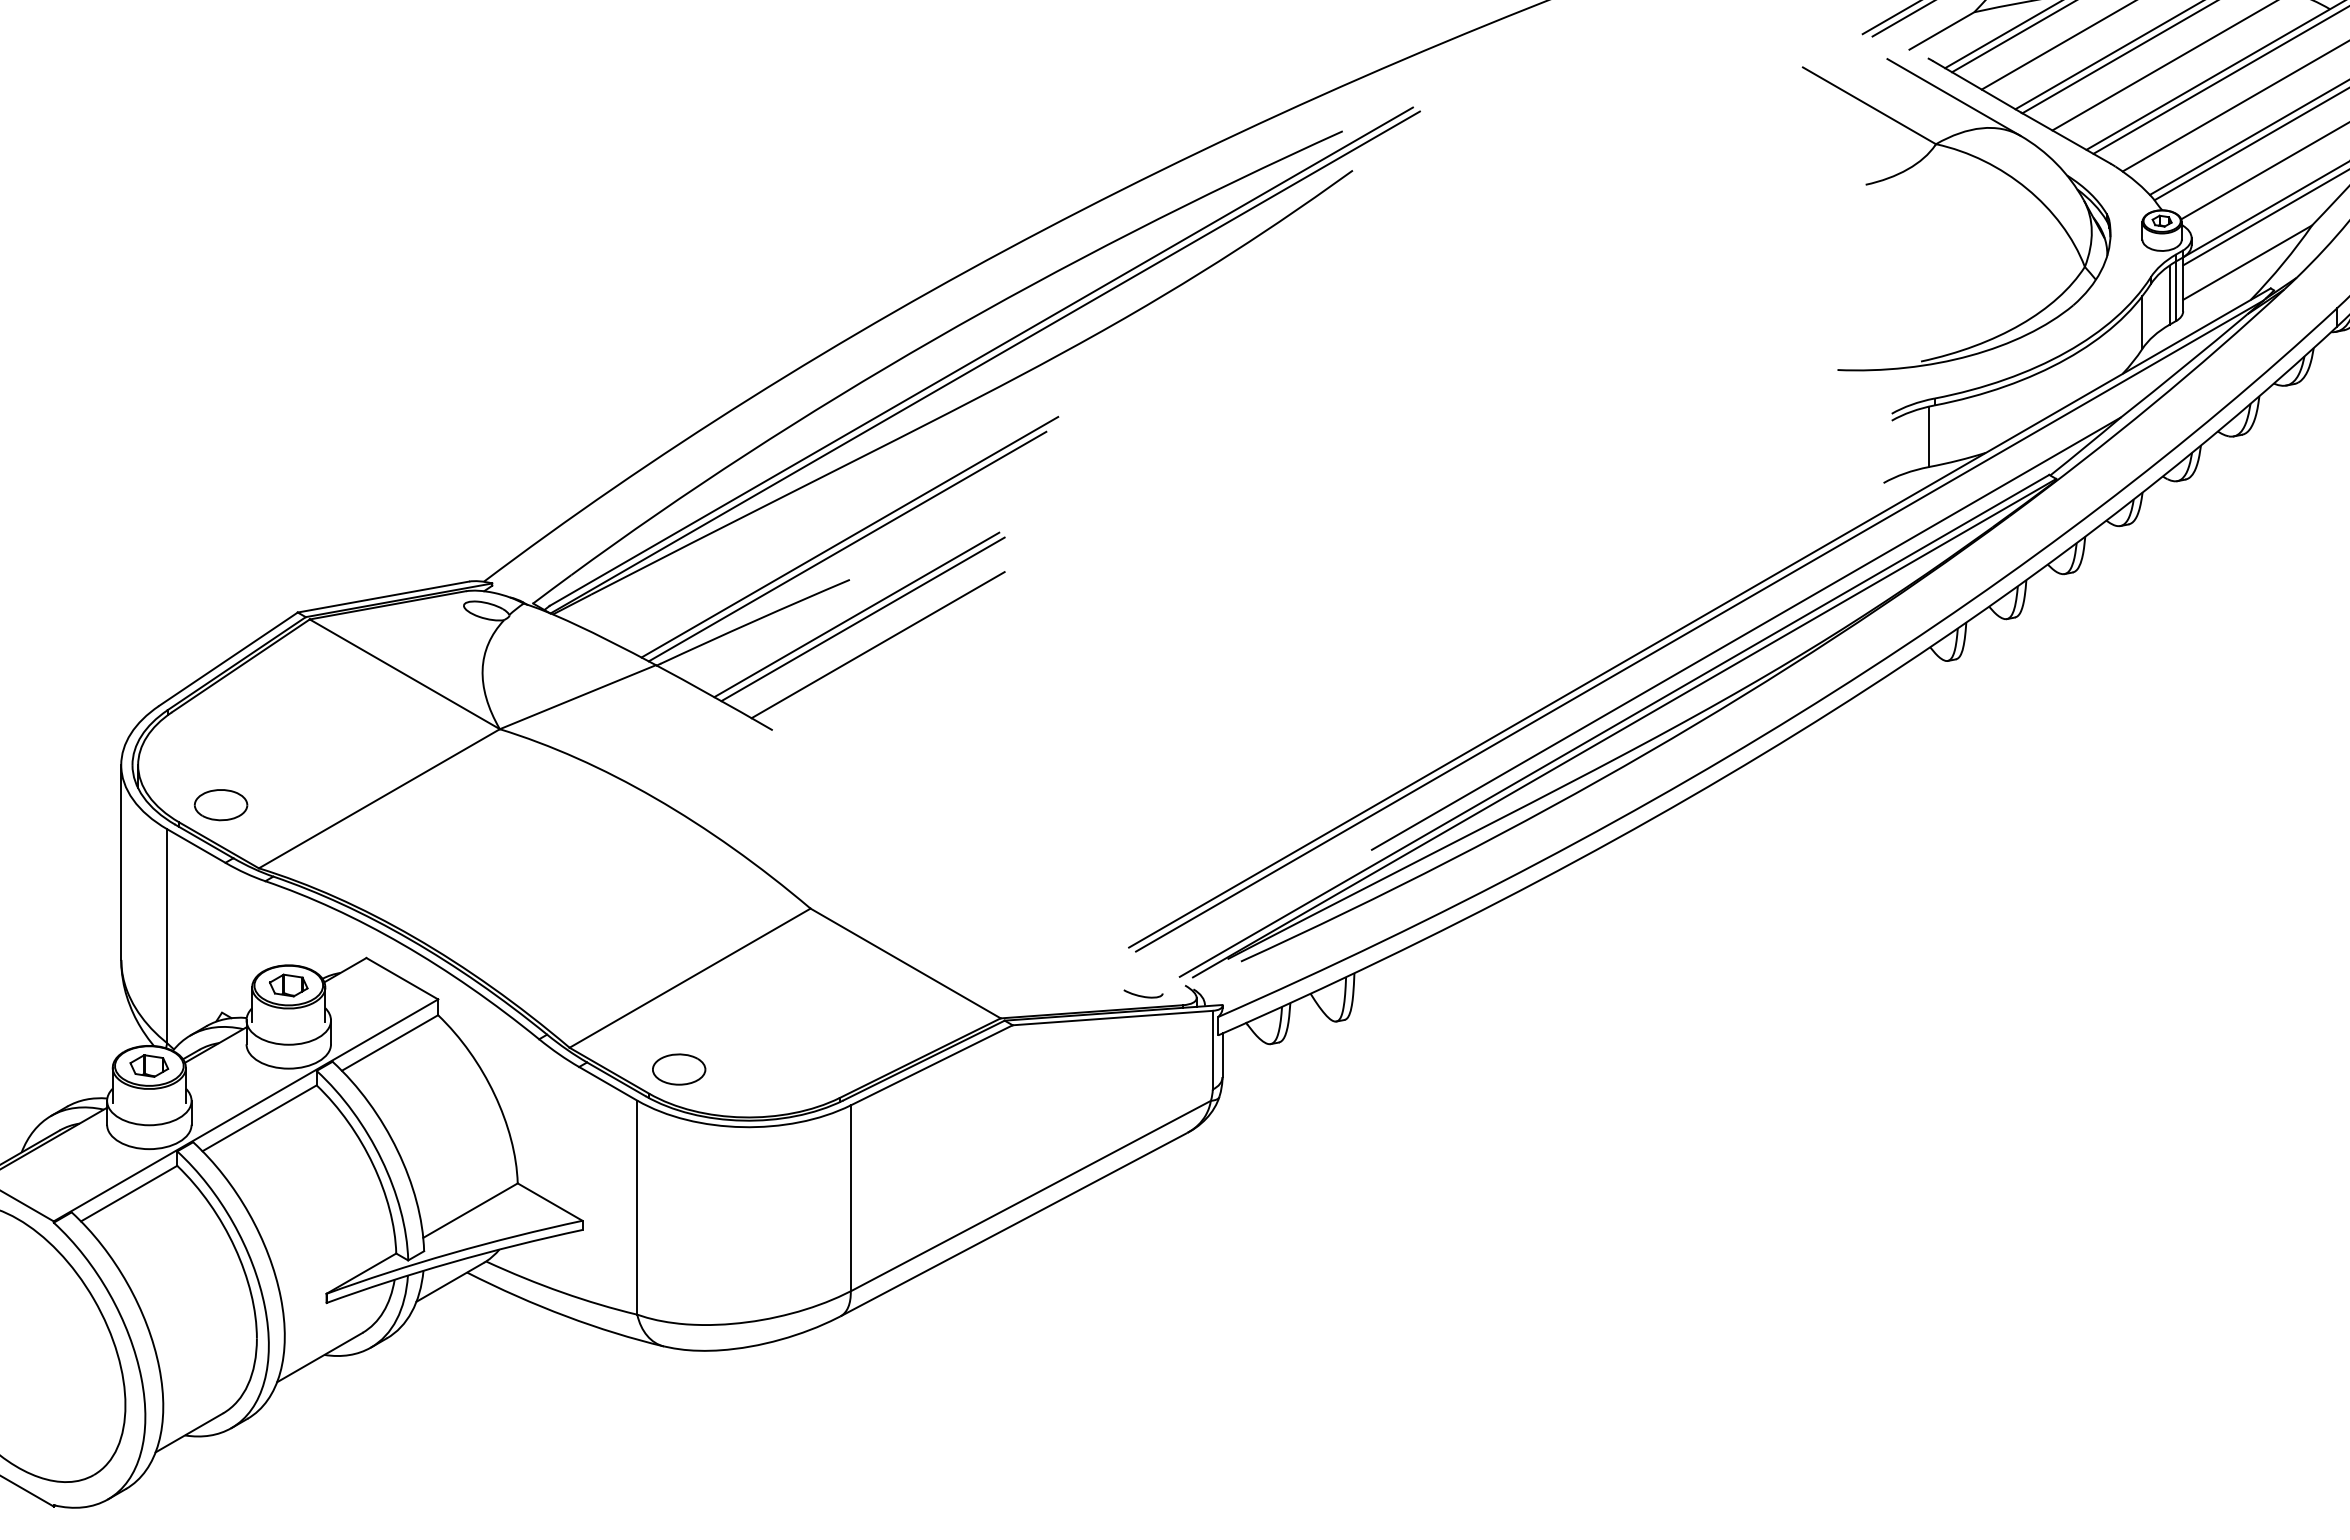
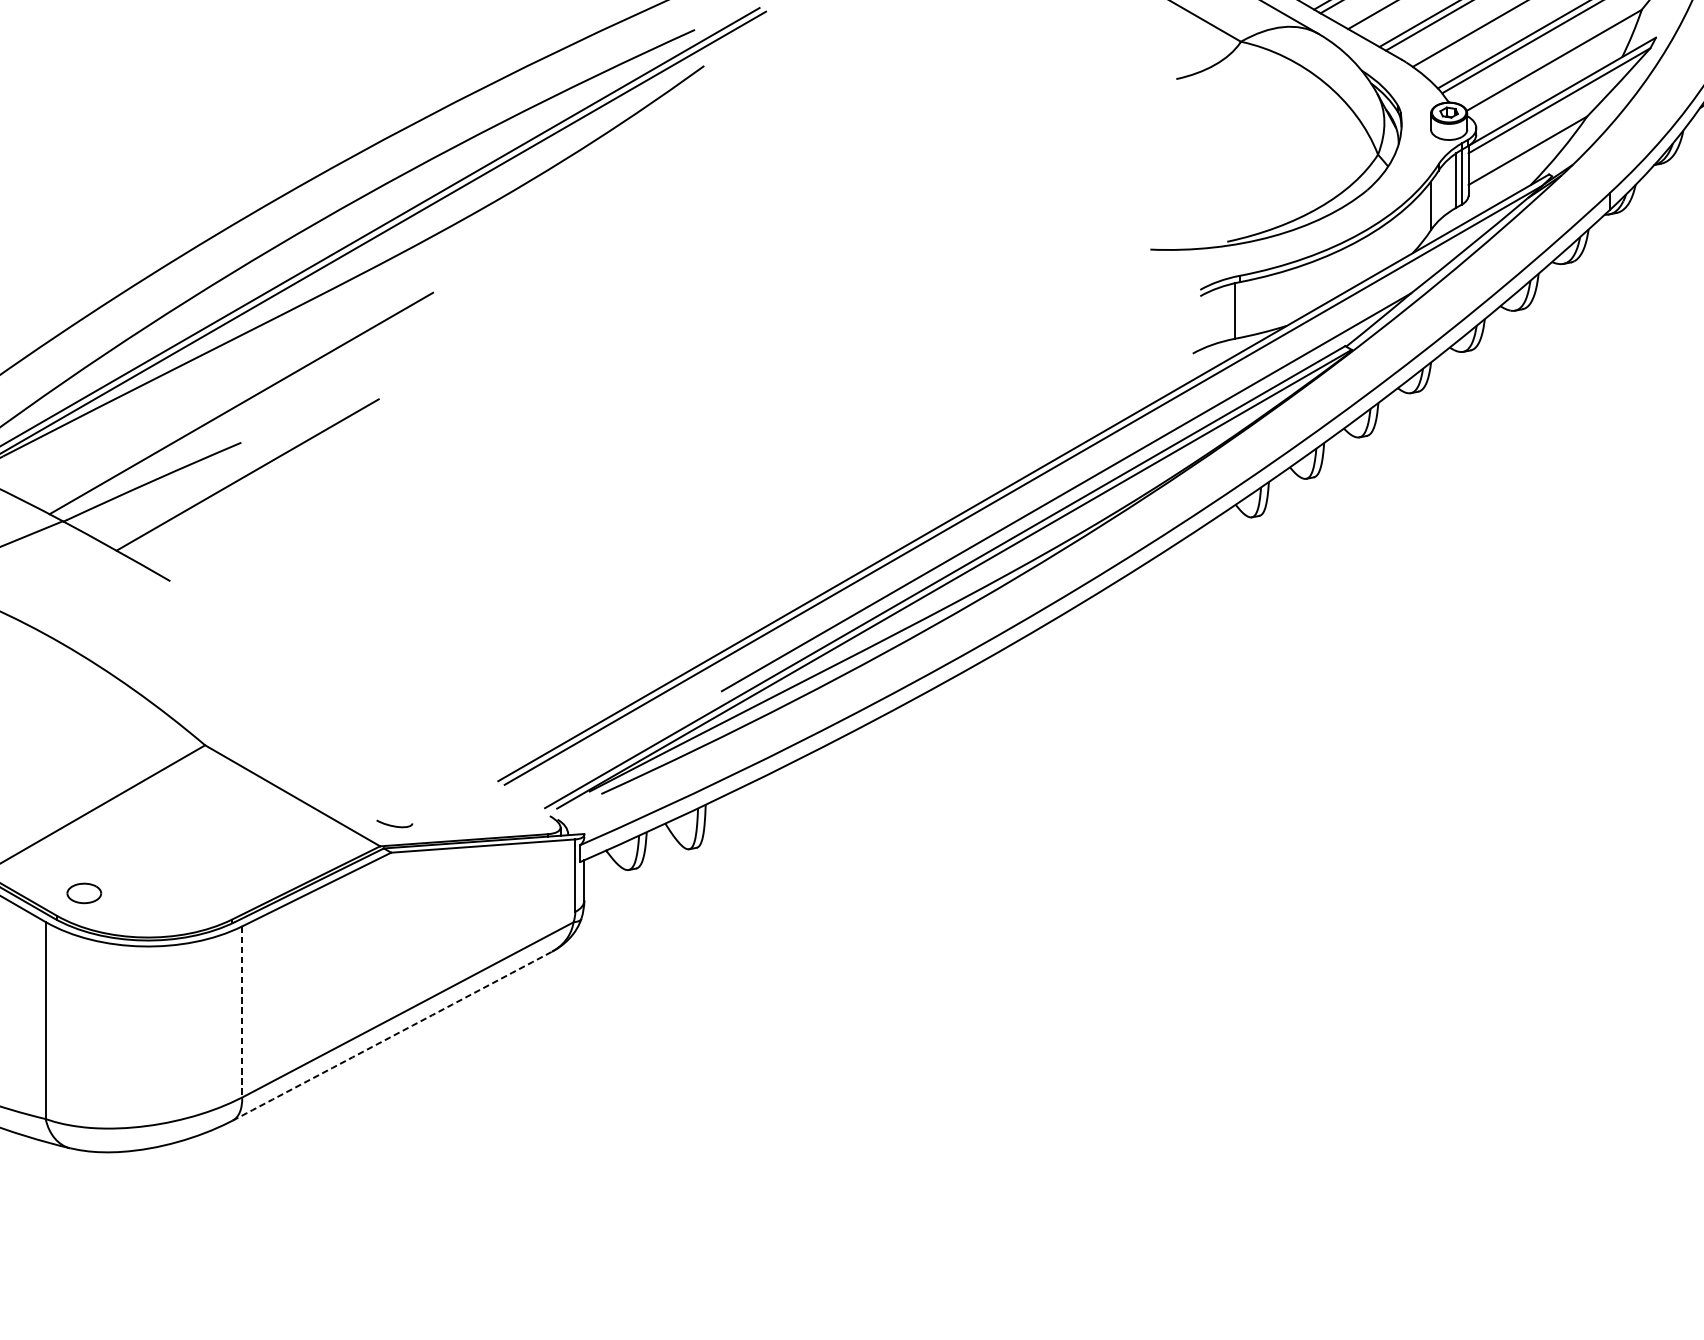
line: (847, 546) -> (239, 412), removed
line: (862, 619) -> (252, 479), removed
line: (877, 645) -> (266, 503), removed
curve: (1143, 995) -> (394, 825), moved
part: (679, 1069) -> (84, 893), size x0.7
line: (850, 1198) -> (241, 1012), solid -> dashed
arc: (1014, 1224) -> (392, 1036), solid -> dashed

